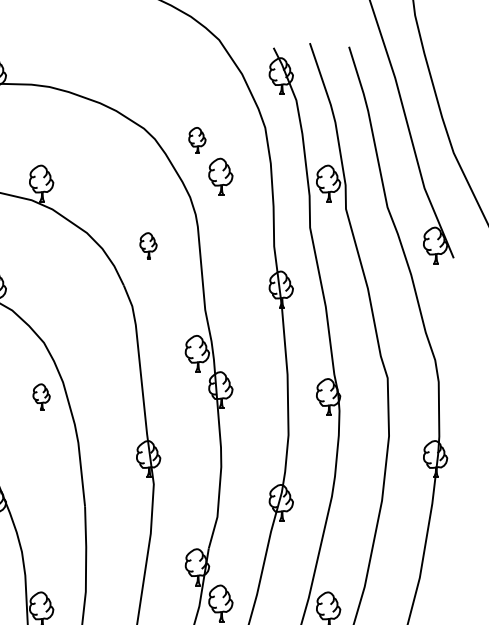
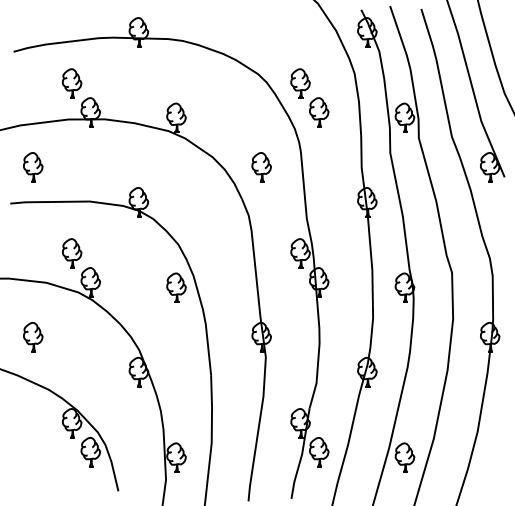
part: (197, 140) -> (300, 83), size x1.43
part: (148, 245) -> (261, 167), size x1.43
part: (41, 396) -> (176, 287), size x1.43

